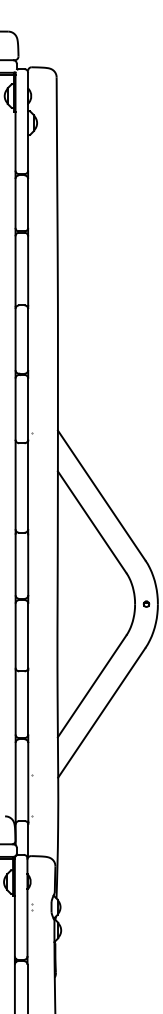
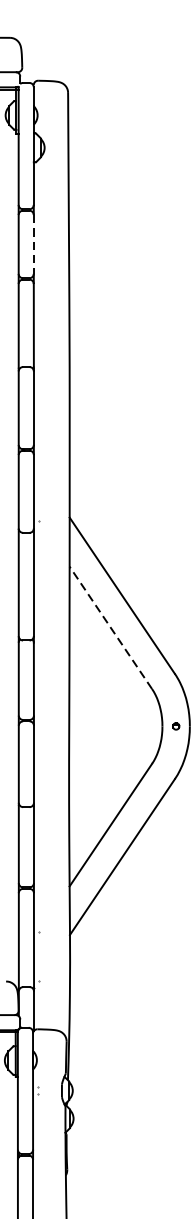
line: (28, 203) -> (34, 244), solid -> dashed
line: (91, 521) -> (110, 626), solid -> dashed

